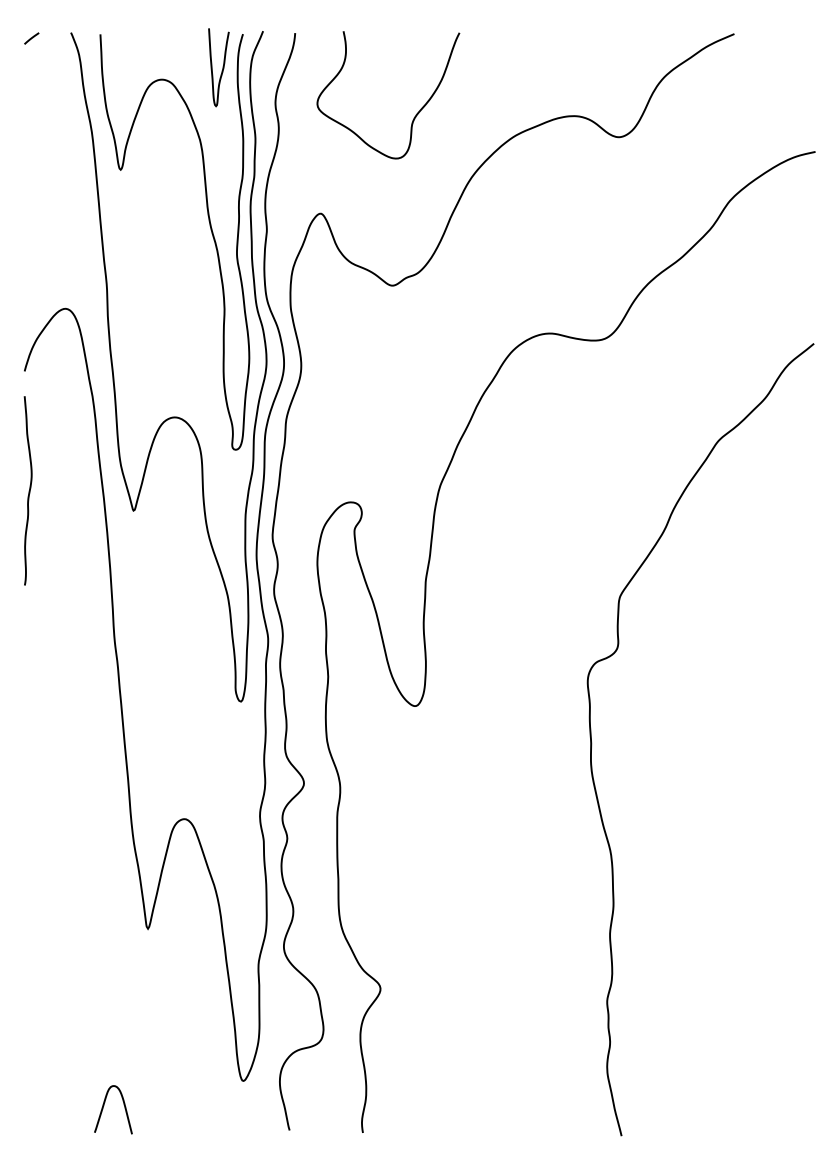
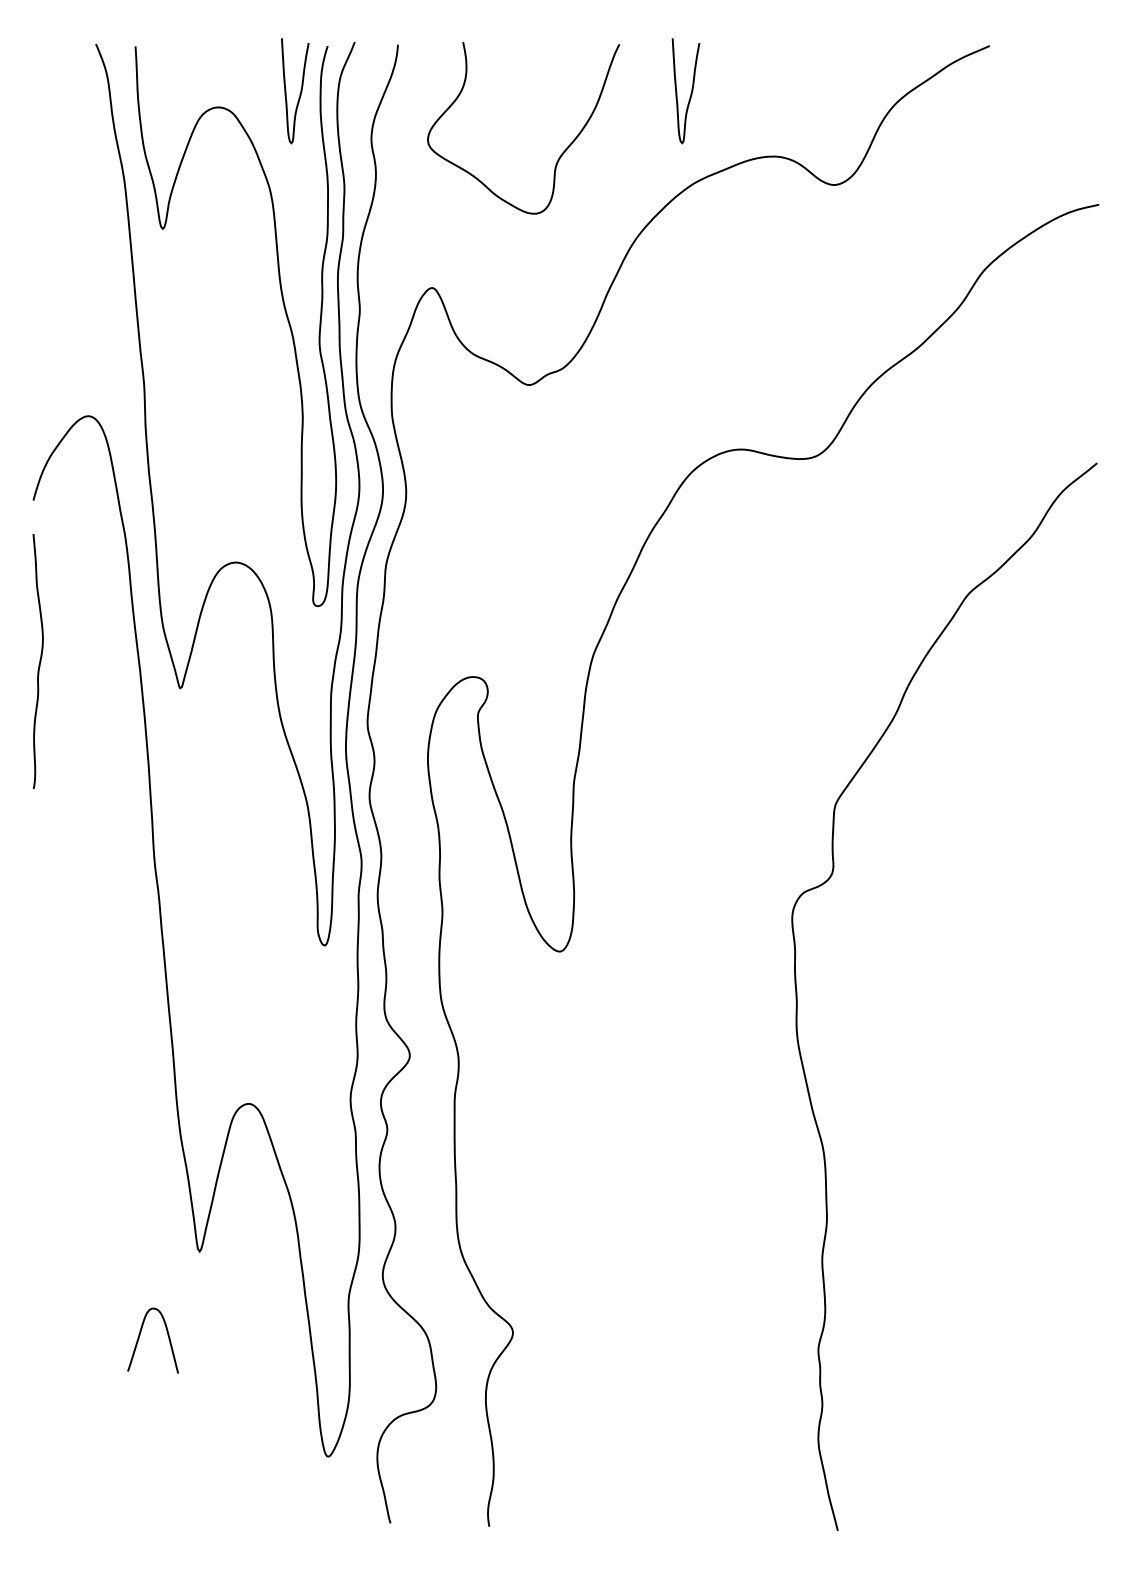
line: (31, 38) -> (42, 51), removed
curve: (512, 67) -> (690, 91), added
curve: (104, 1105) -> (141, 1334), moved

